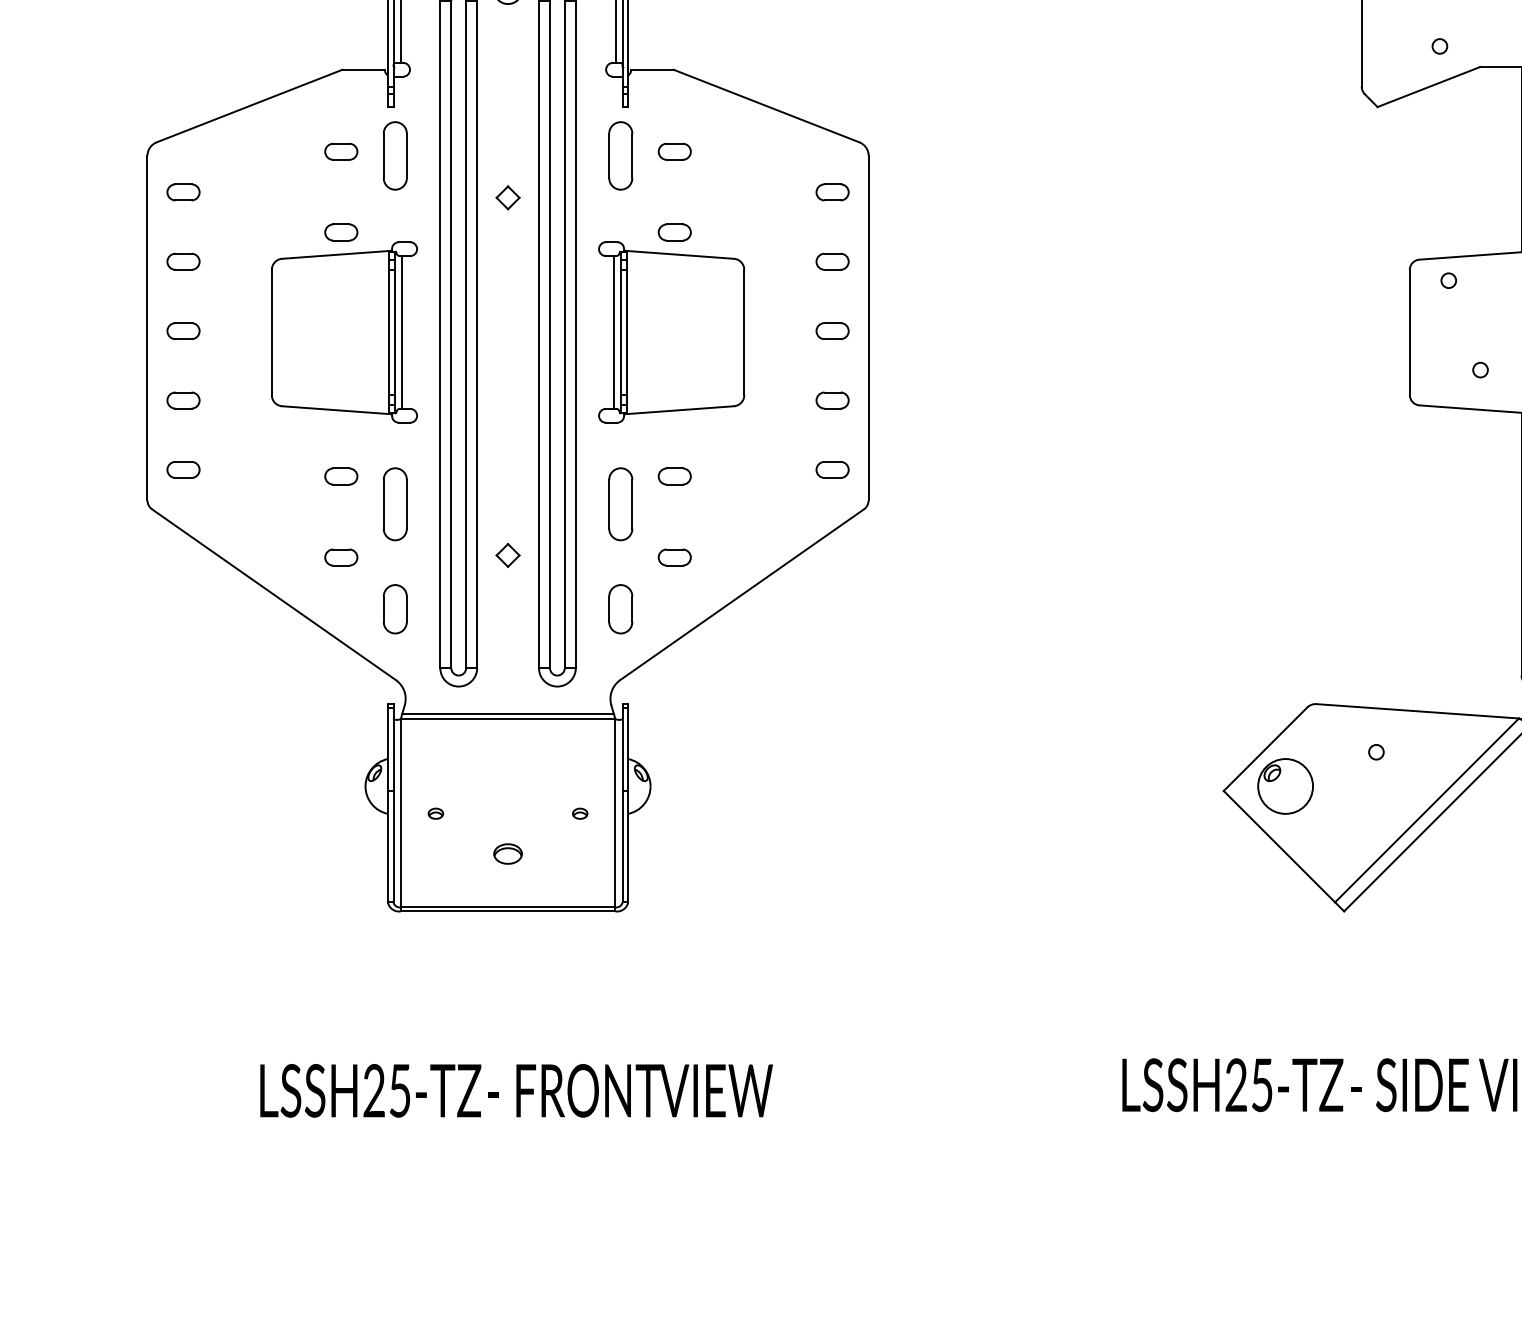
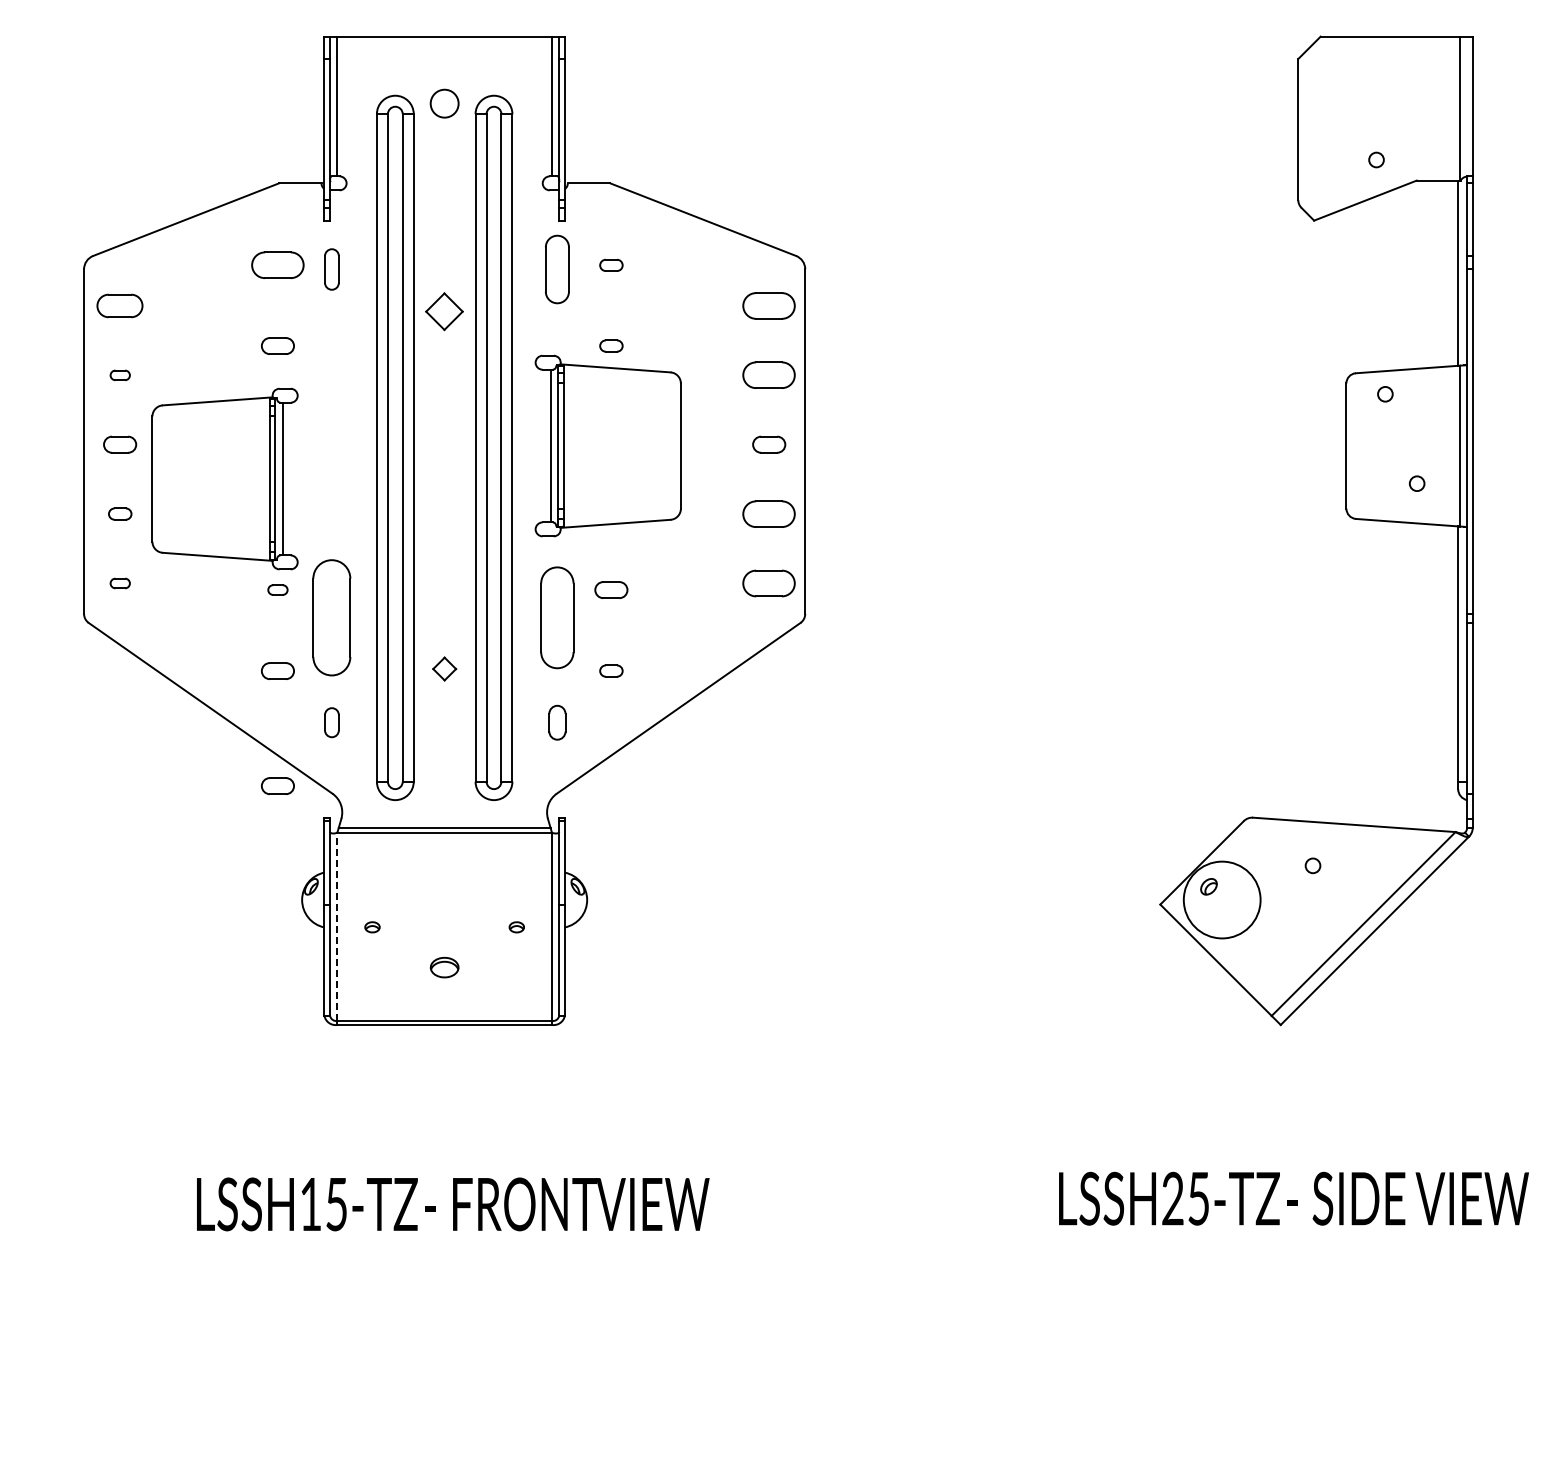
part: (340, 151) -> (277, 265), size x1.6
part: (674, 151) -> (611, 265), size x0.7
part: (394, 155) -> (331, 269), size x0.6
part: (183, 191) -> (120, 305), size x1.4
part: (832, 191) -> (769, 305), size x1.6
part: (507, 196) -> (444, 310), size x1.6
part: (674, 231) -> (611, 345), size x0.7
part: (183, 261) -> (120, 375), size x0.6
part: (832, 261) -> (769, 375), size x1.6
part: (343, 331) -> (224, 478), moved
part: (183, 399) -> (120, 513), size x0.7
part: (832, 399) -> (769, 513), size x1.6
part: (183, 469) -> (120, 583), size x0.6
part: (832, 469) -> (769, 583), size x1.6
part: (340, 475) -> (277, 589), size x0.6
part: (394, 503) -> (331, 617), size x1.6
part: (620, 503) -> (557, 617), size x1.4
part: (674, 556) -> (611, 670), size x0.7
part: (394, 608) -> (331, 722), size x0.6
part: (620, 608) -> (557, 722), size x0.7
part: (340, 671) -> (277, 785), added
circle: (1284, 785) -> (1221, 899), size x1.4
line: (400, 812) -> (337, 926), solid -> dashed
text: (373, 1089) -> (310, 1203), LSSH25-TZ -> LSSH15-TZ

